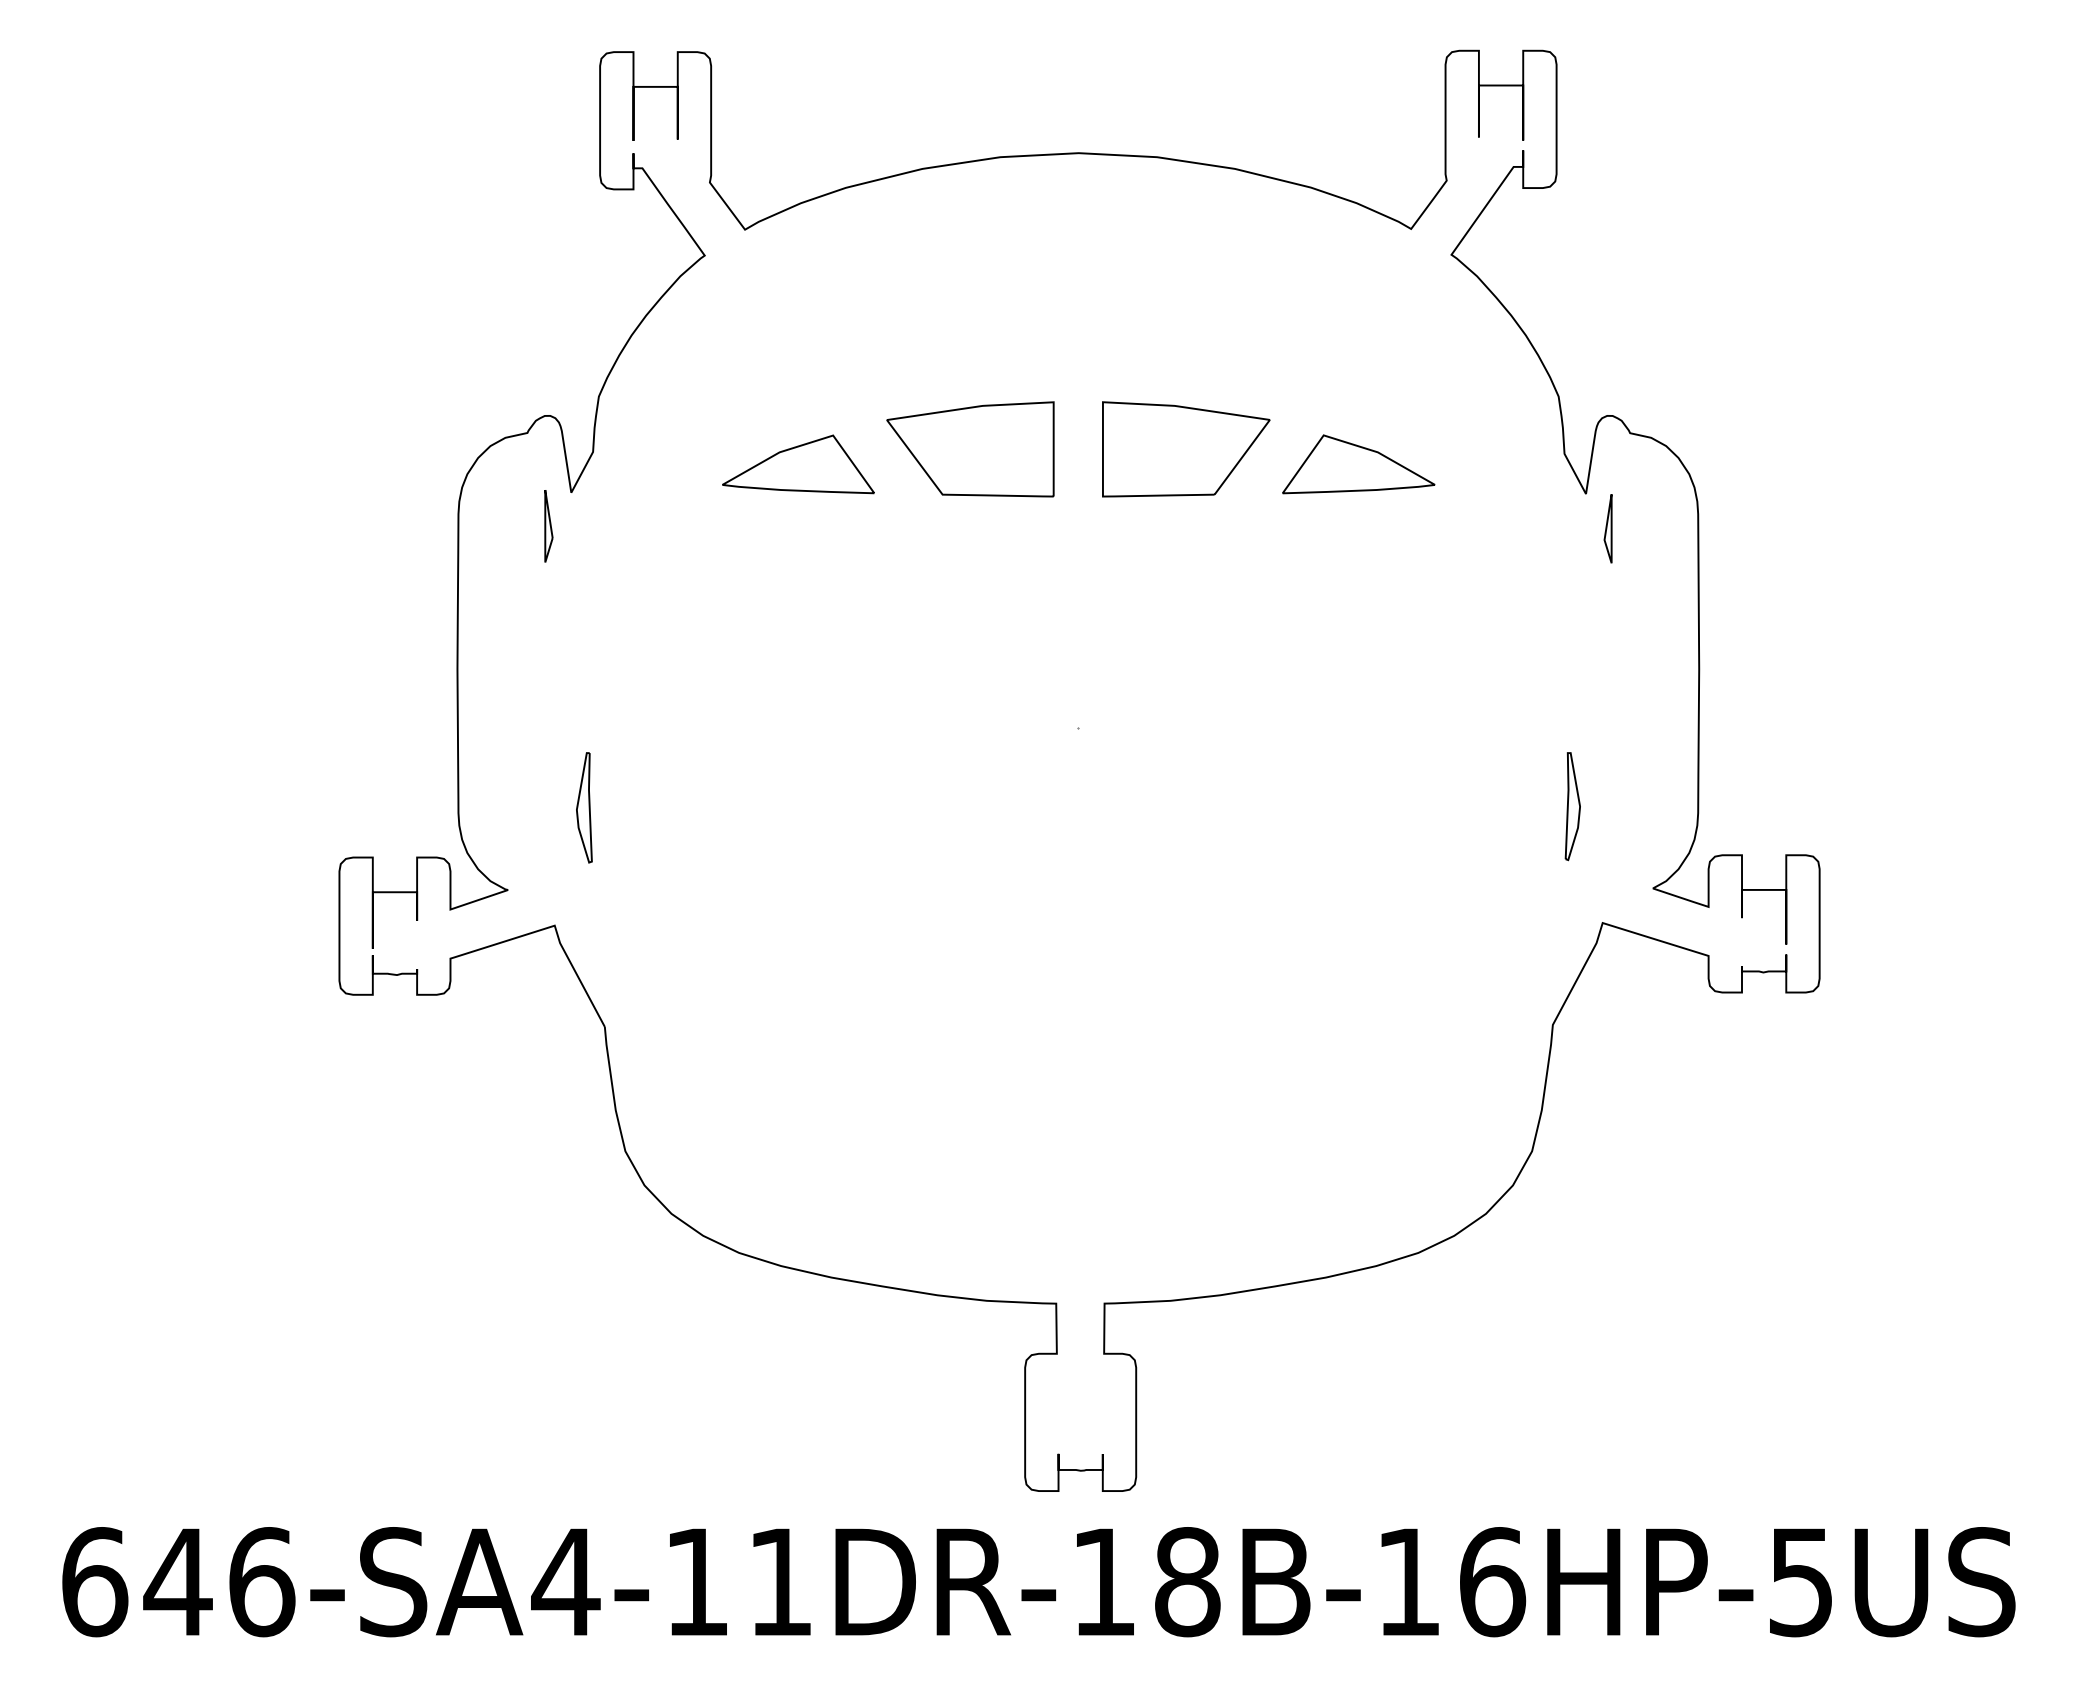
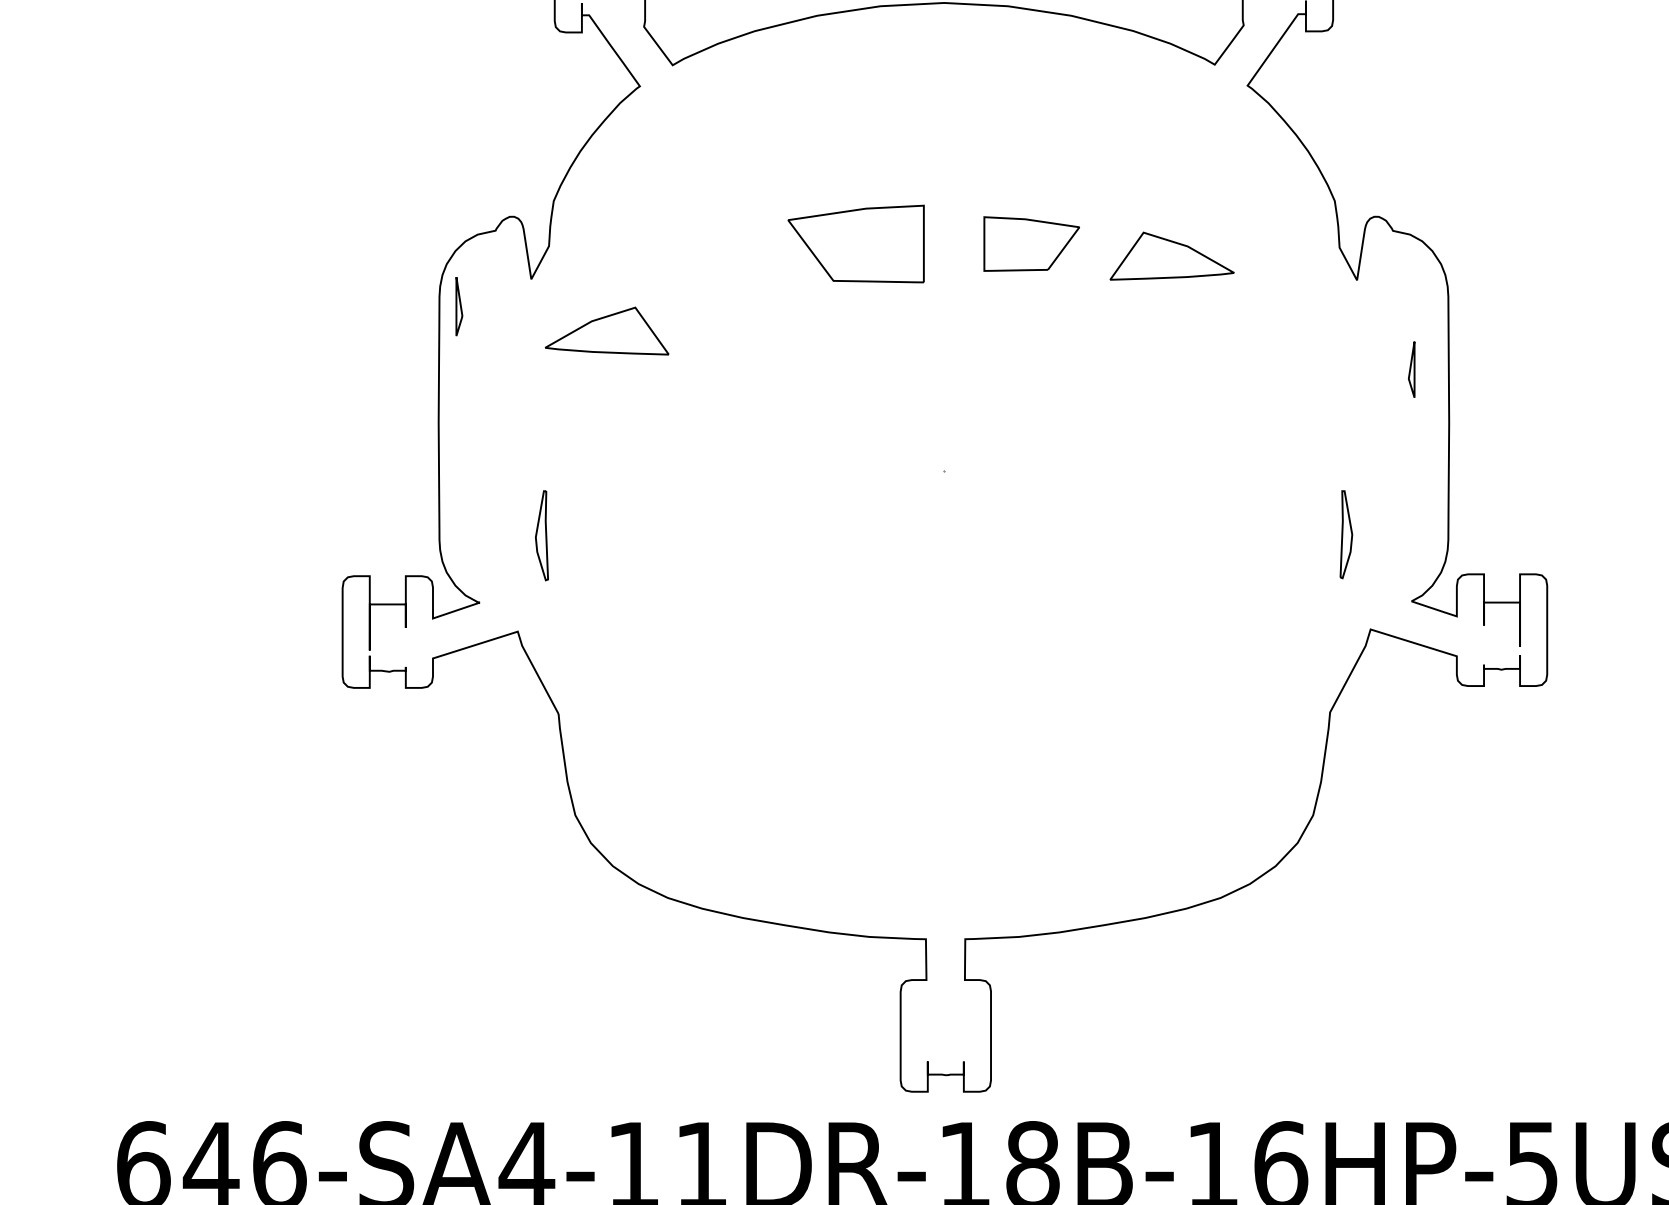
part: (1186, 449) -> (1031, 244), size x0.7
part: (798, 464) -> (607, 331), moved
part: (548, 526) -> (459, 306), moved
part: (1607, 528) -> (1411, 369), moved

